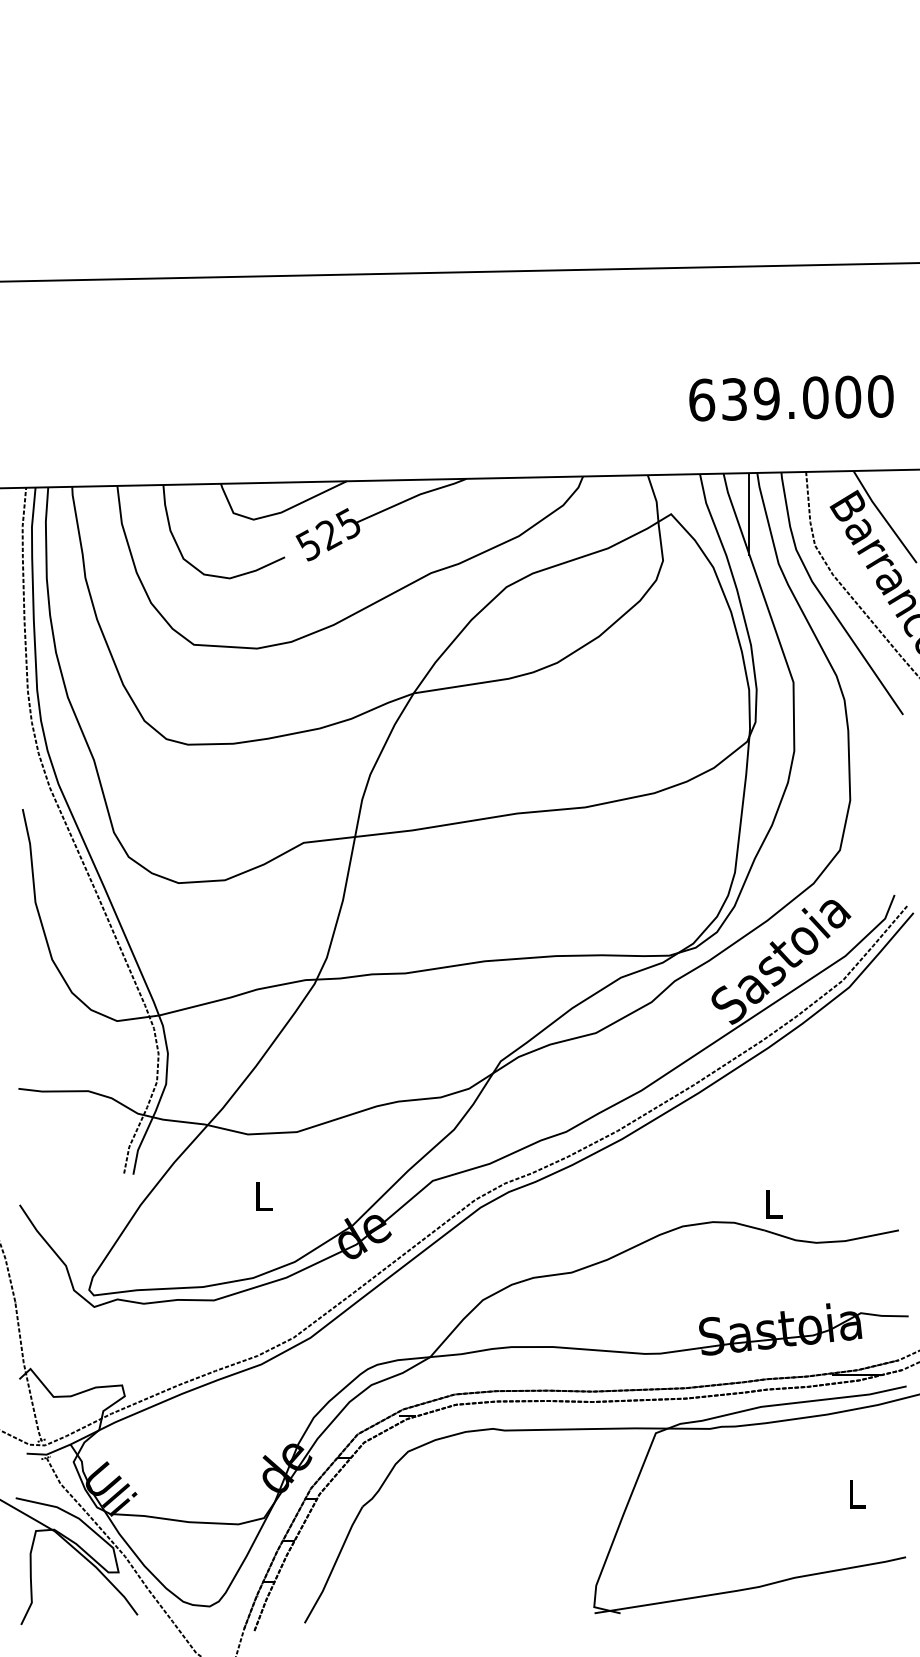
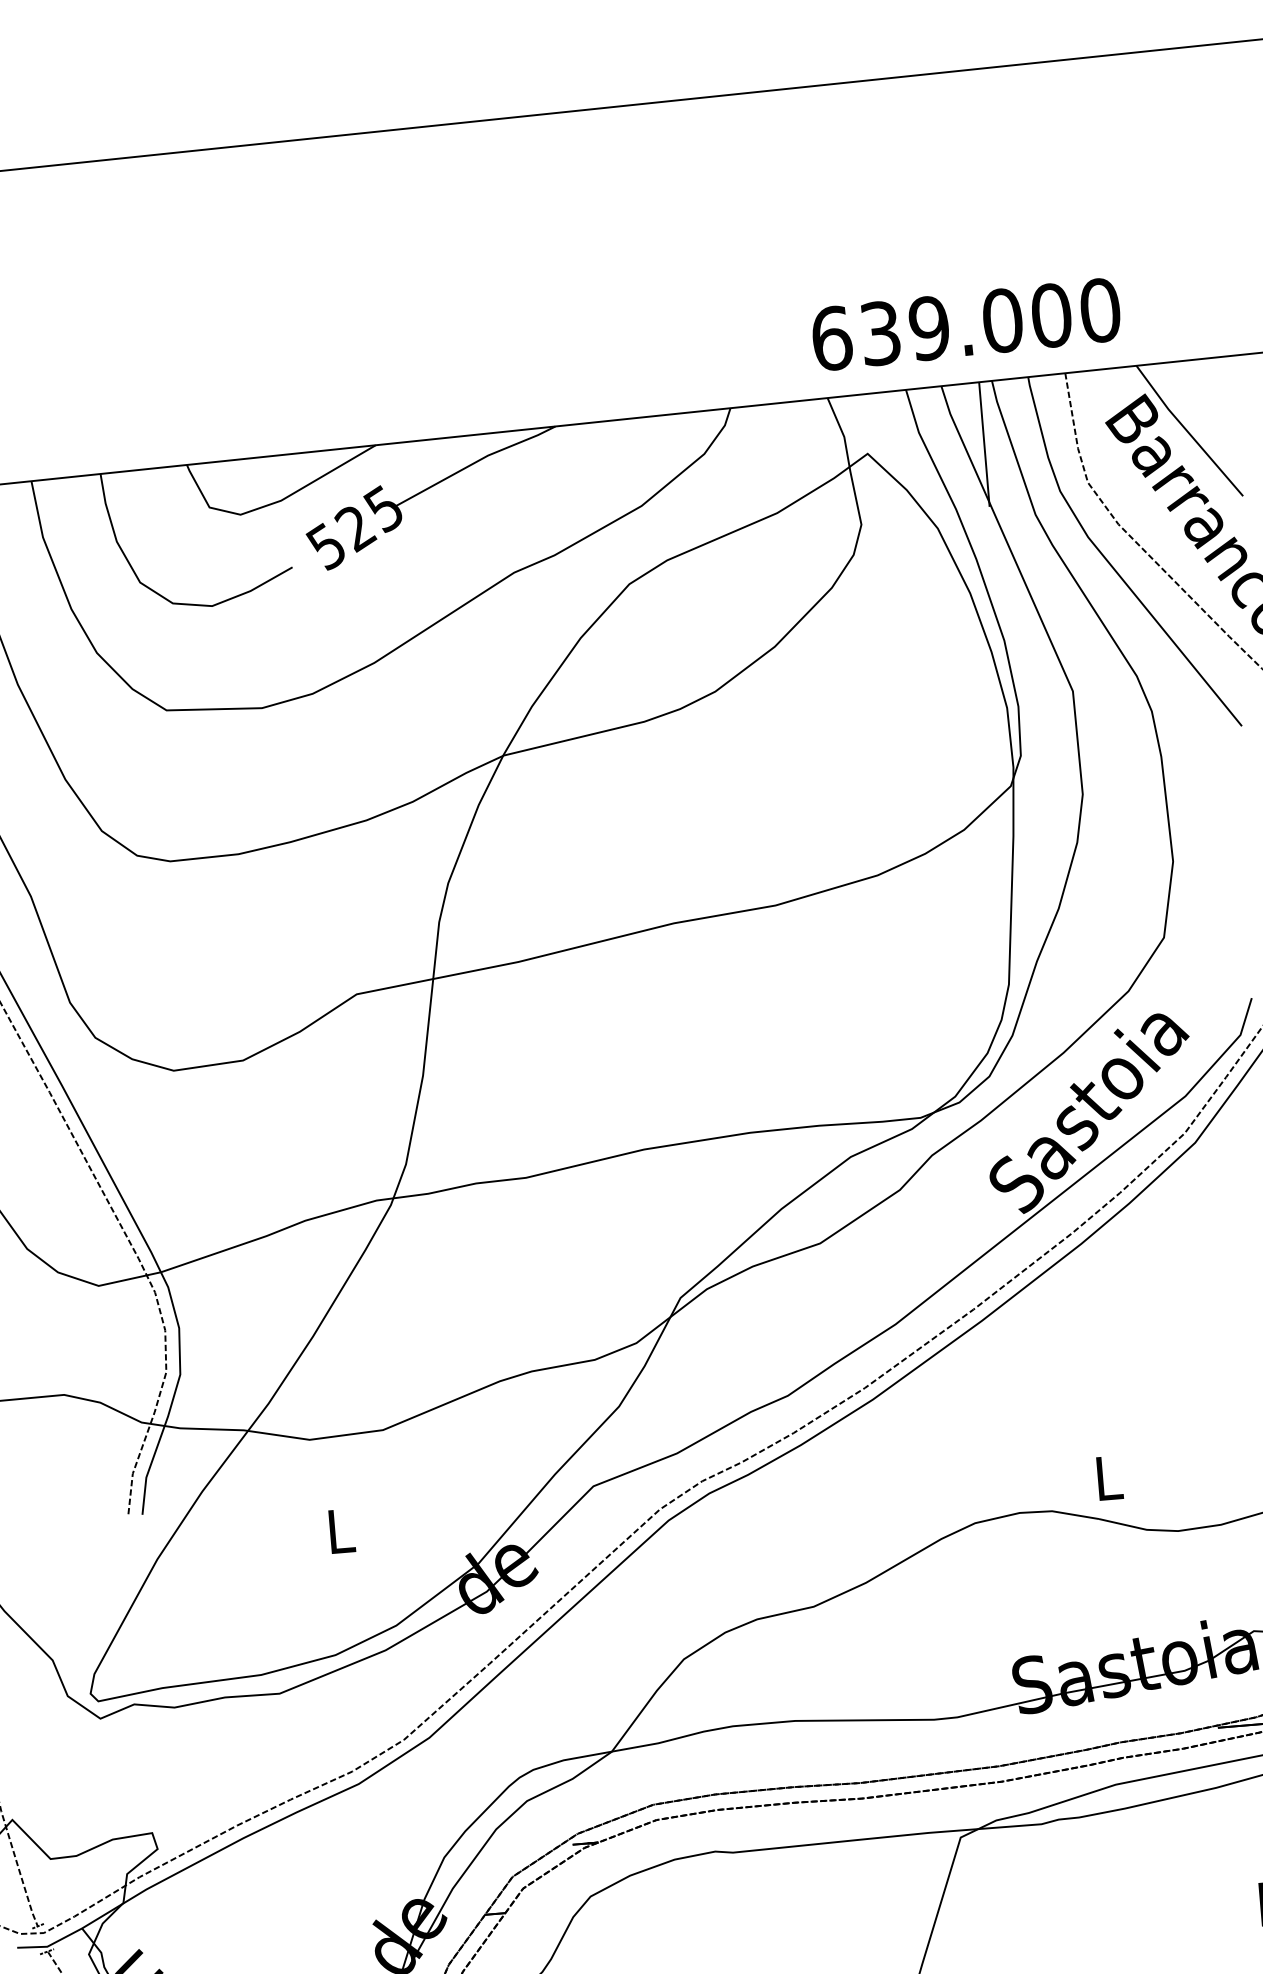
text: (791, 398) -> (966, 324), moved

